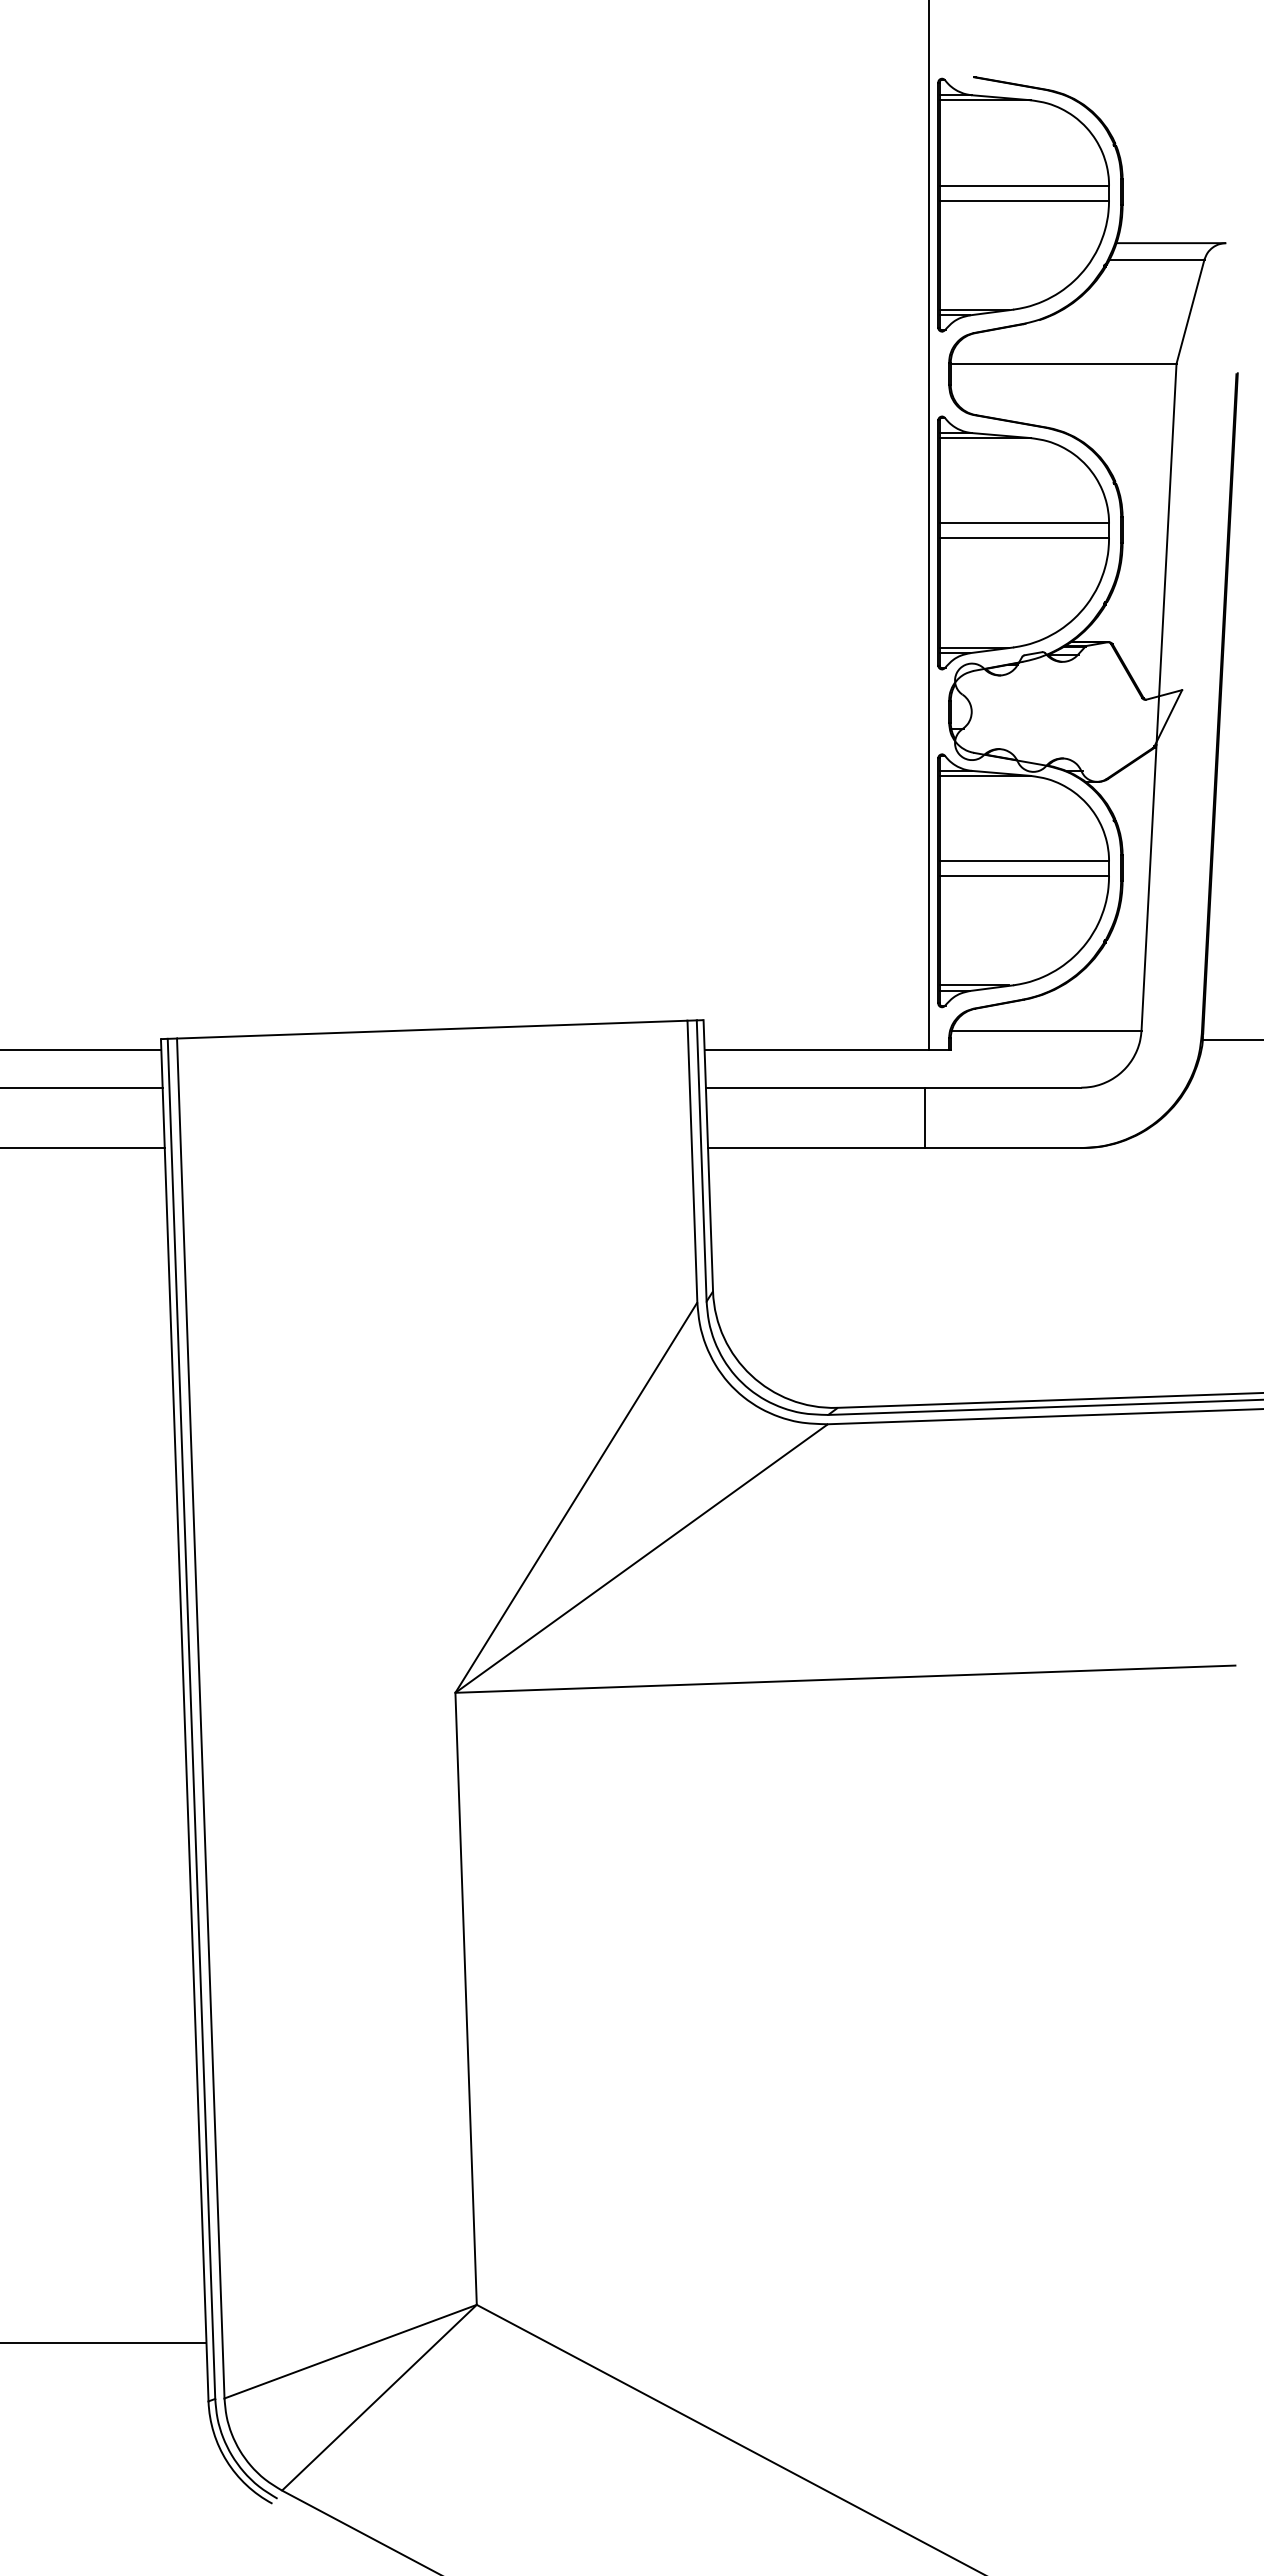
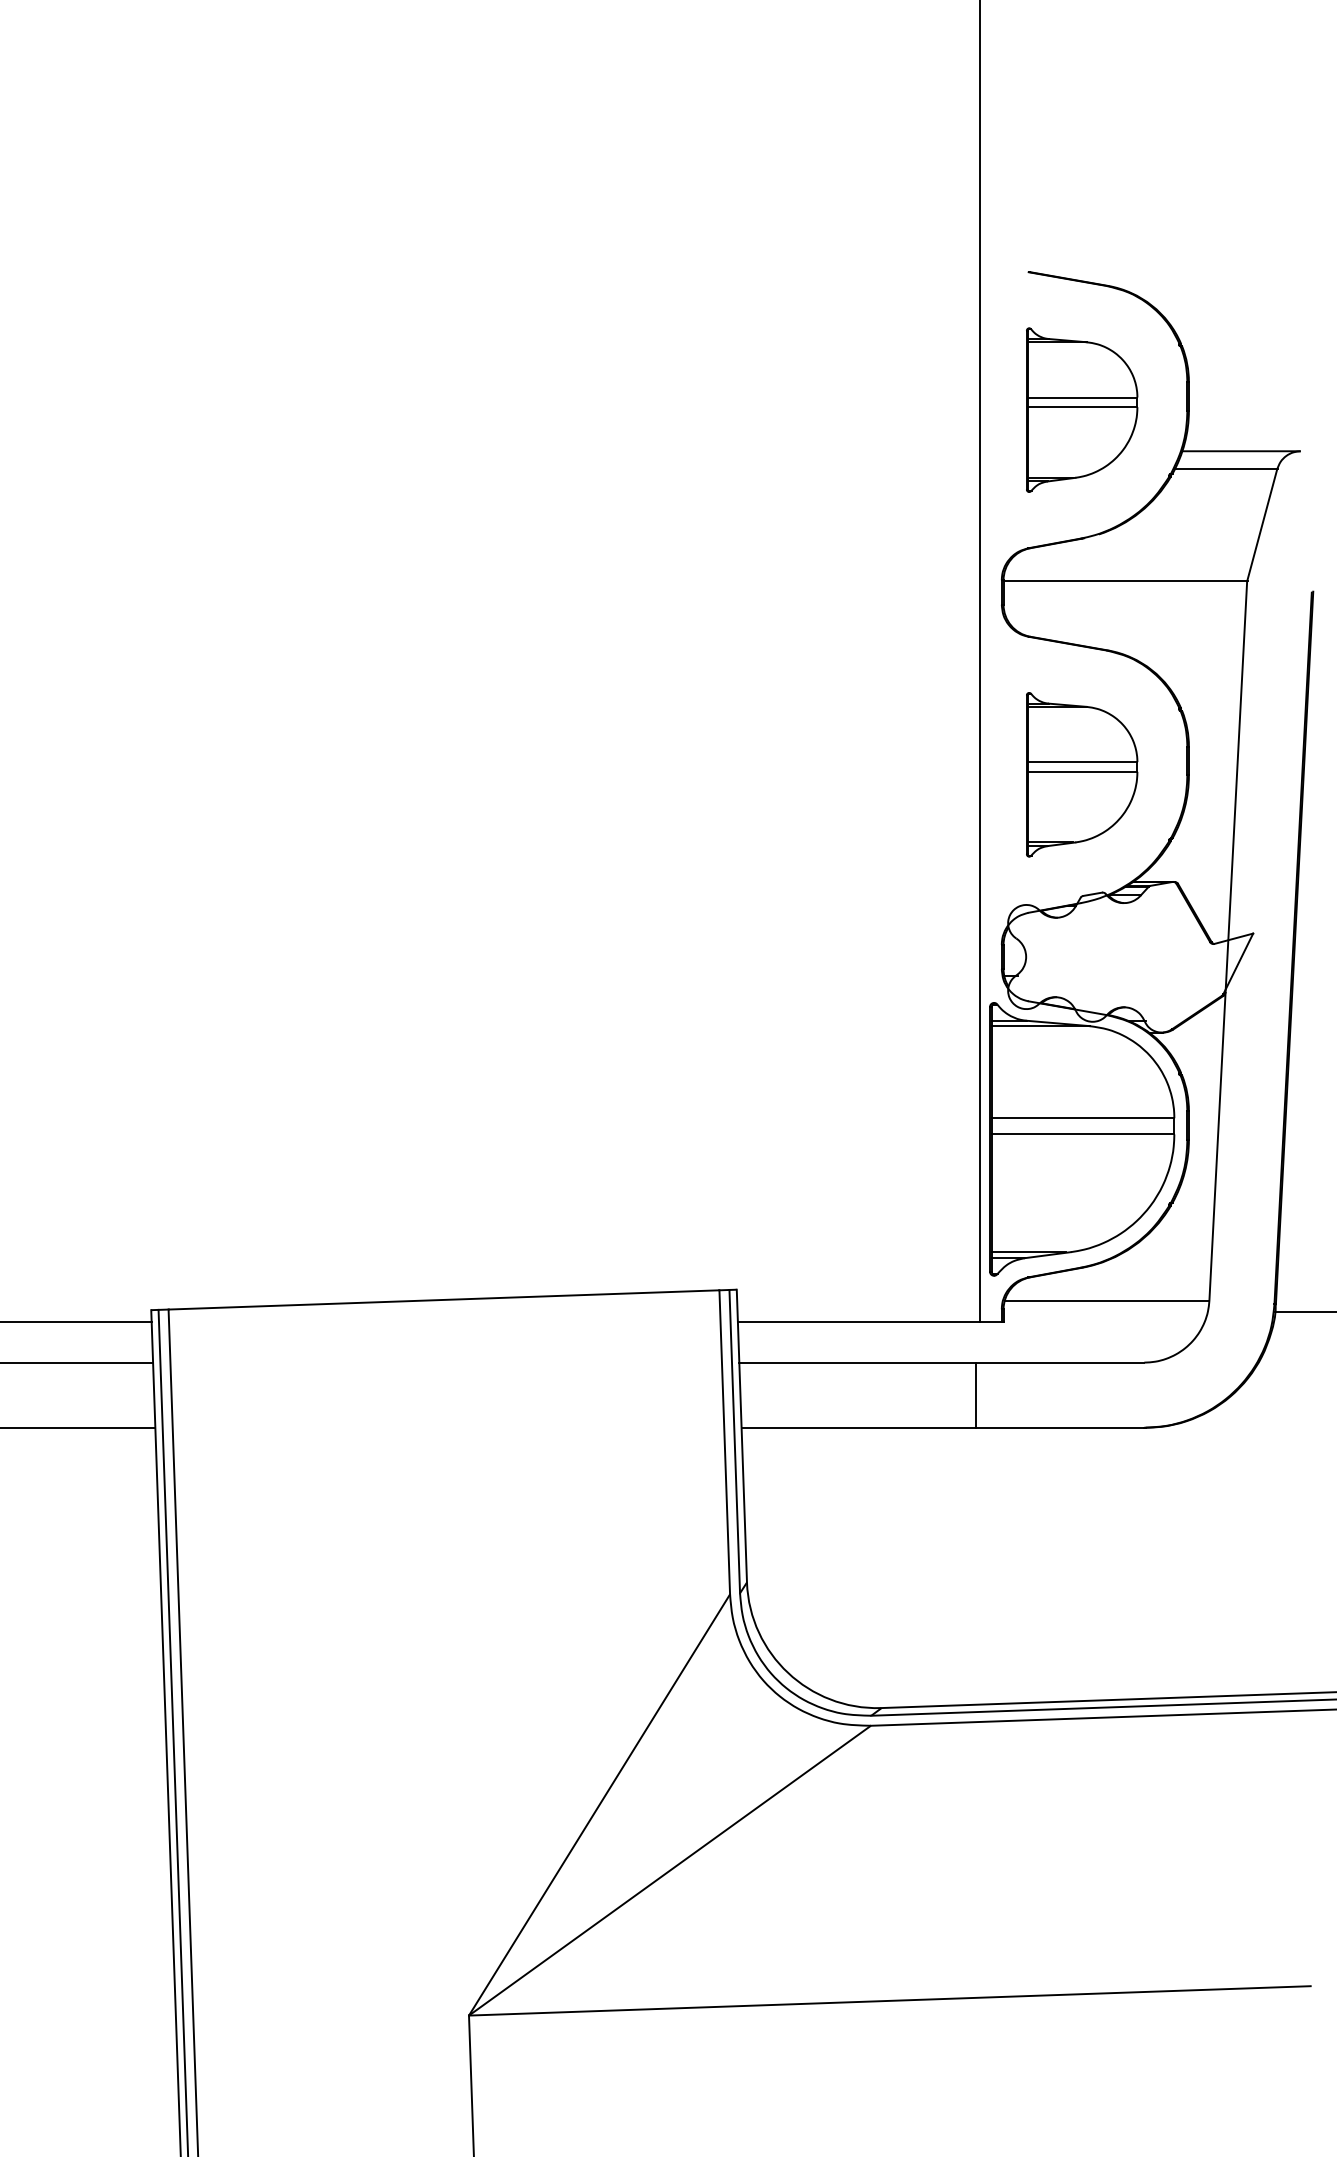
part: (1023, 204) -> (1082, 409), size x0.6
part: (1023, 542) -> (1082, 774), size x0.6

